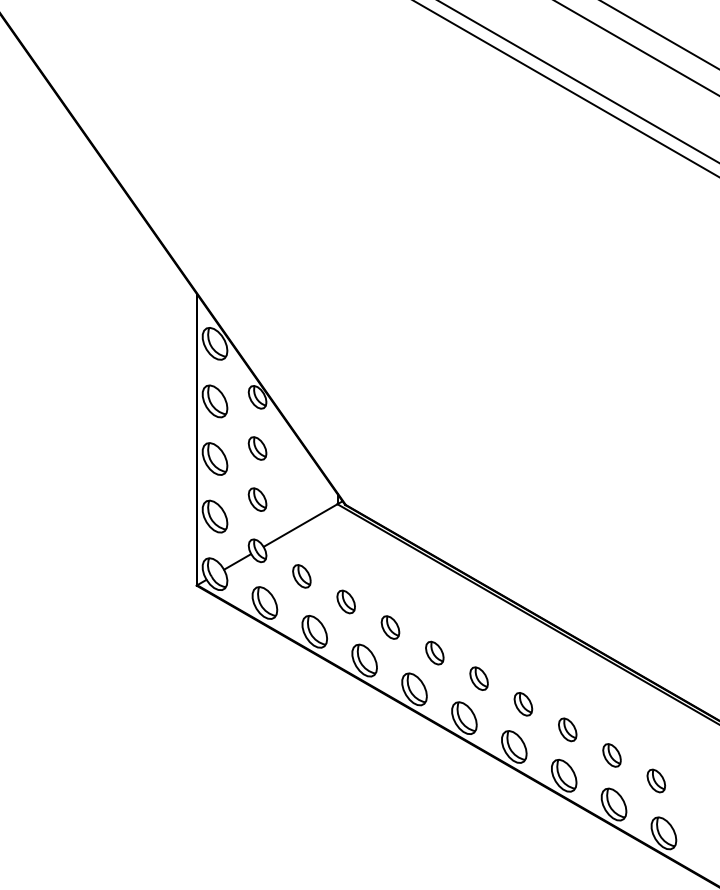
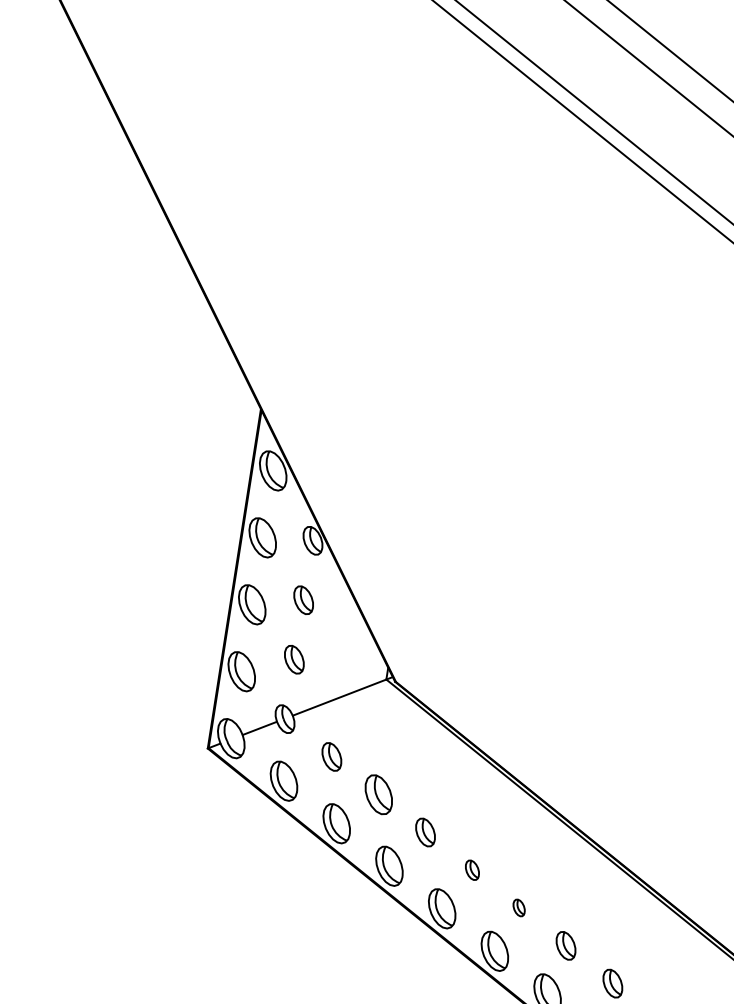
part: (345, 601) -> (377, 794), size x1.4
part: (434, 652) -> (472, 869), size x0.7
part: (478, 678) -> (518, 907), size x0.6

